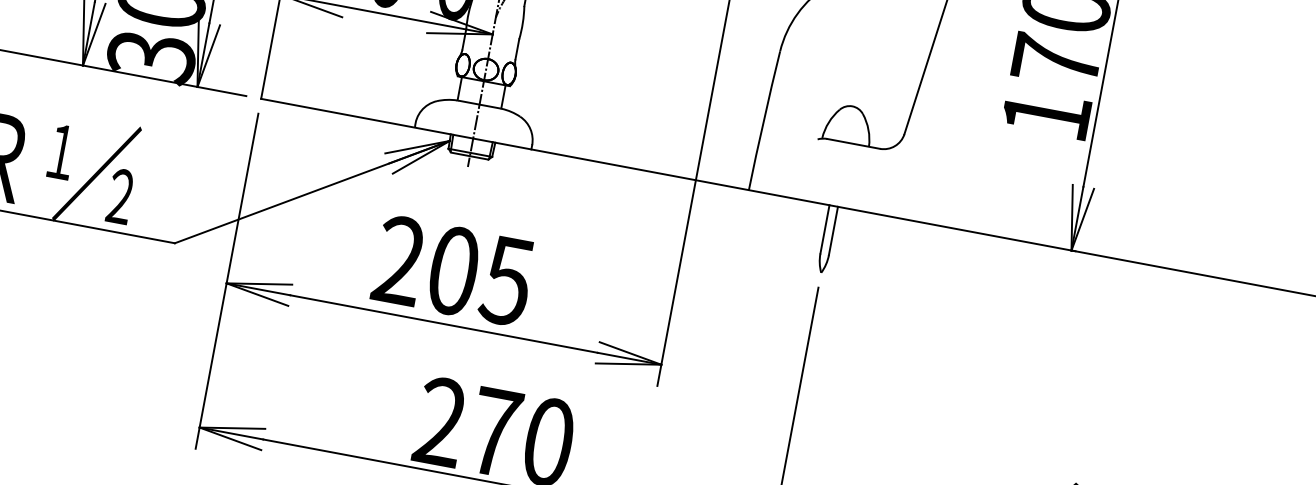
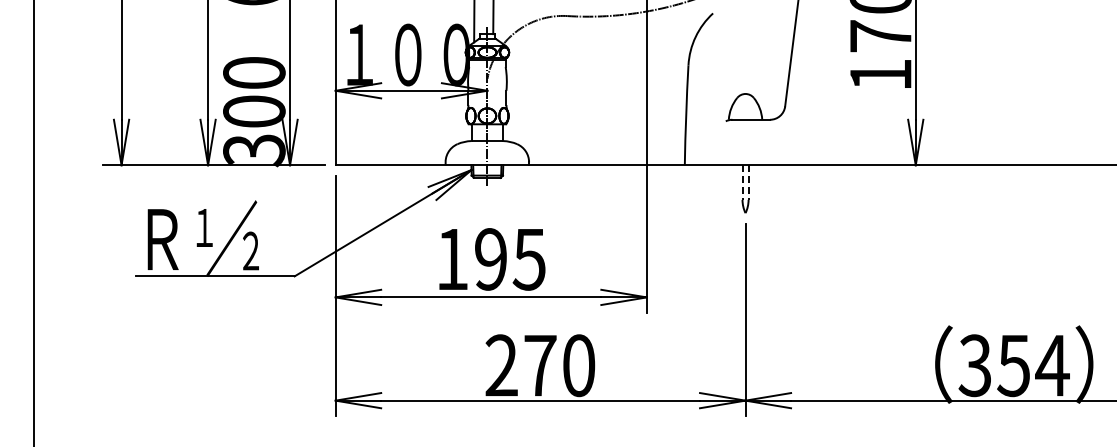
line: (824, 230) -> (742, 183), solid -> dashed
line: (833, 232) -> (748, 183), solid -> dashed
text: (426, 265) -> (471, 259), 205 -> 195

